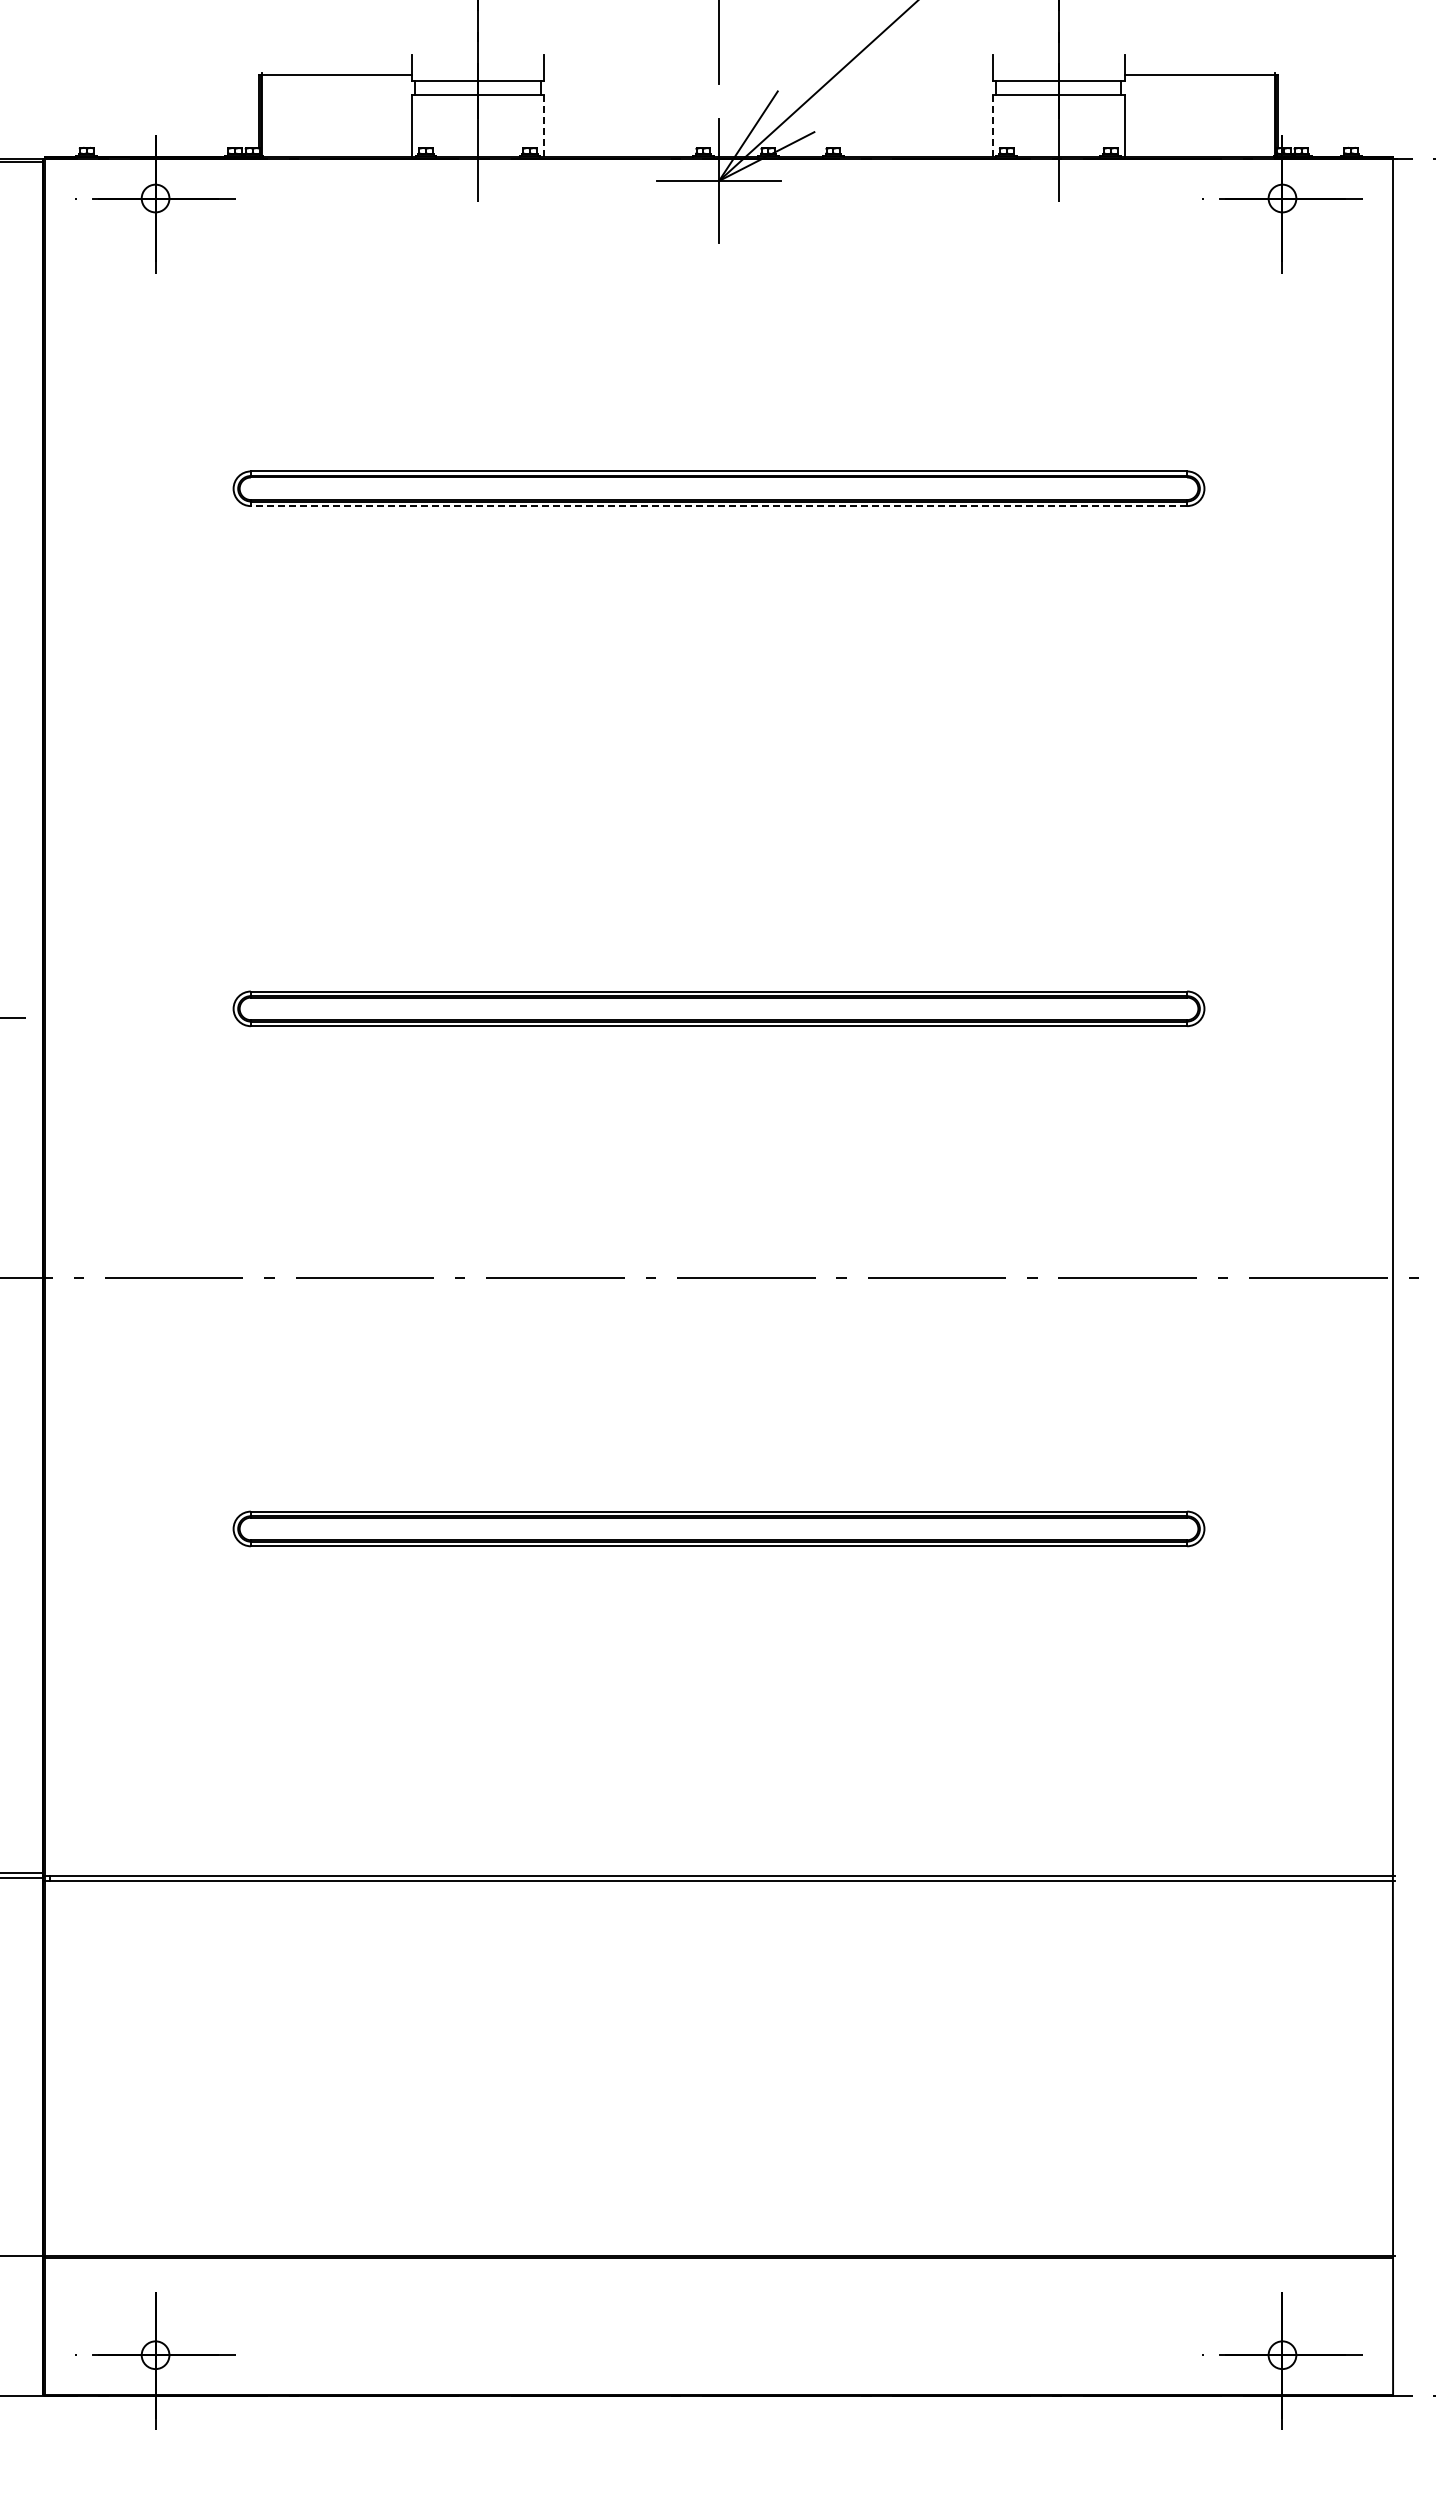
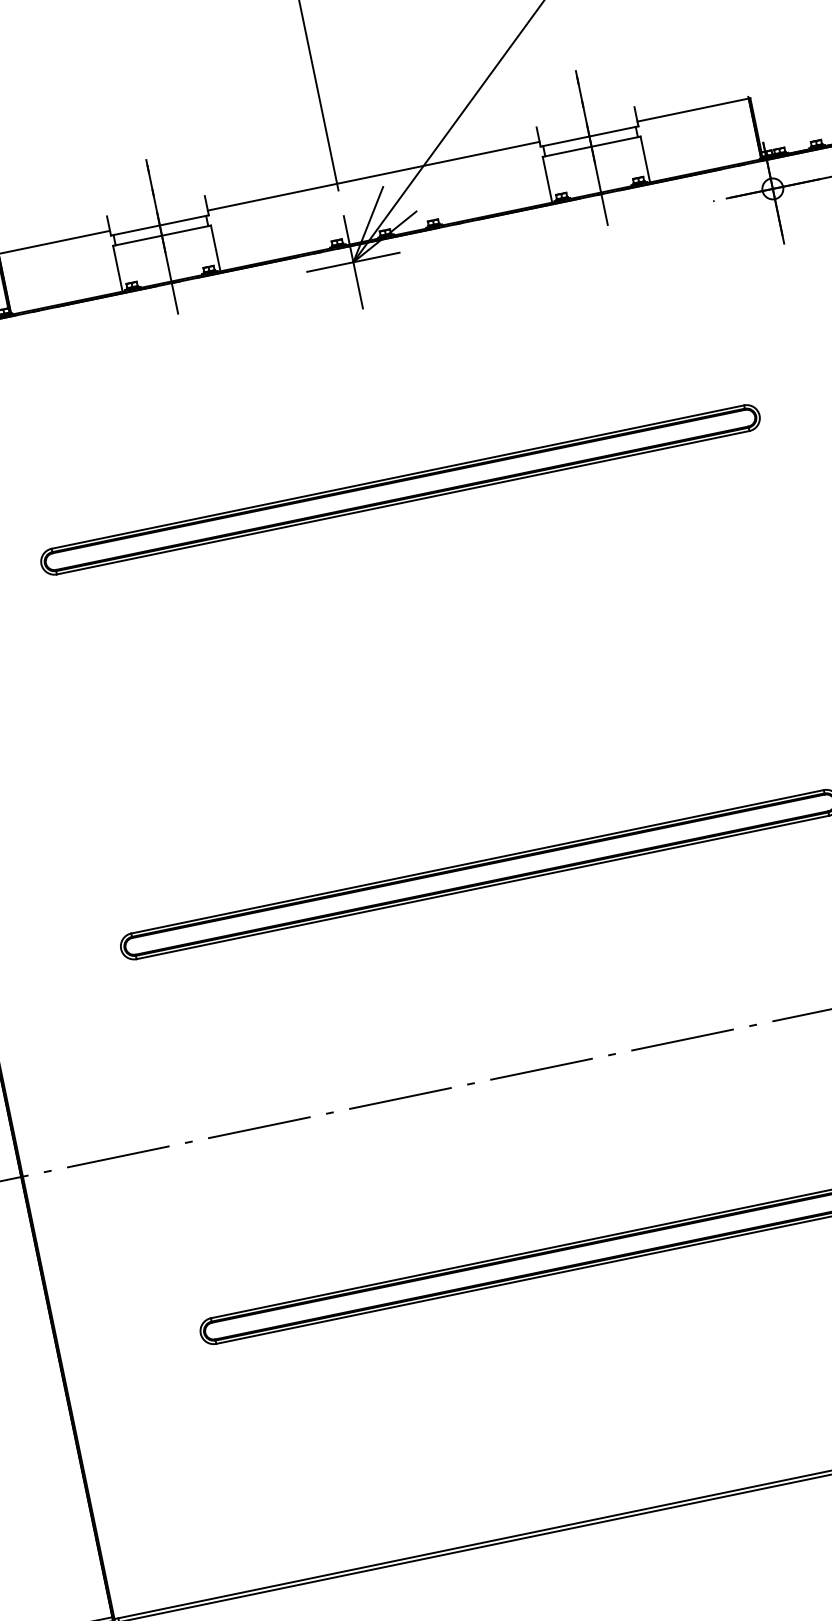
line: (768, 74) -> (373, 175), added
line: (544, 126) -> (215, 248), dashed -> solid
line: (992, 126) -> (547, 180), dashed -> solid
line: (718, 506) -> (402, 503), dashed -> solid

